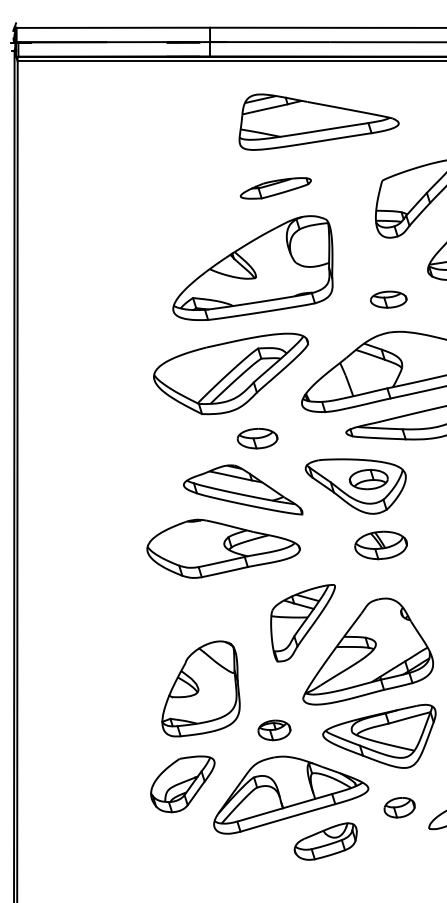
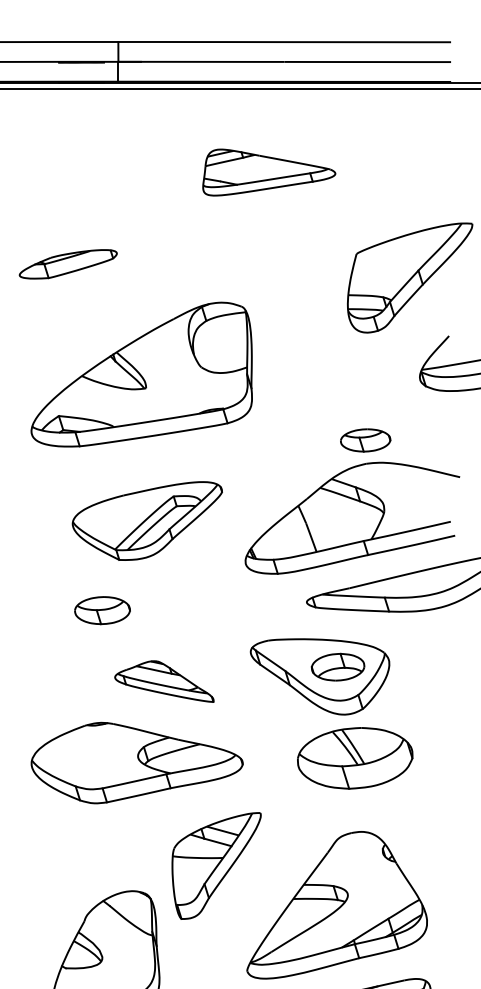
part: (318, 121) -> (268, 171), size x0.6
part: (275, 188) -> (67, 264), moved
part: (252, 267) -> (141, 373), moved
part: (388, 299) -> (365, 440), moved
part: (230, 373) -> (146, 520), size x0.7
part: (257, 438) -> (102, 610), moved
part: (243, 489) -> (164, 680), size x0.6
part: (380, 545) -> (354, 758), size x1.6
part: (302, 623) -> (215, 866), moved

